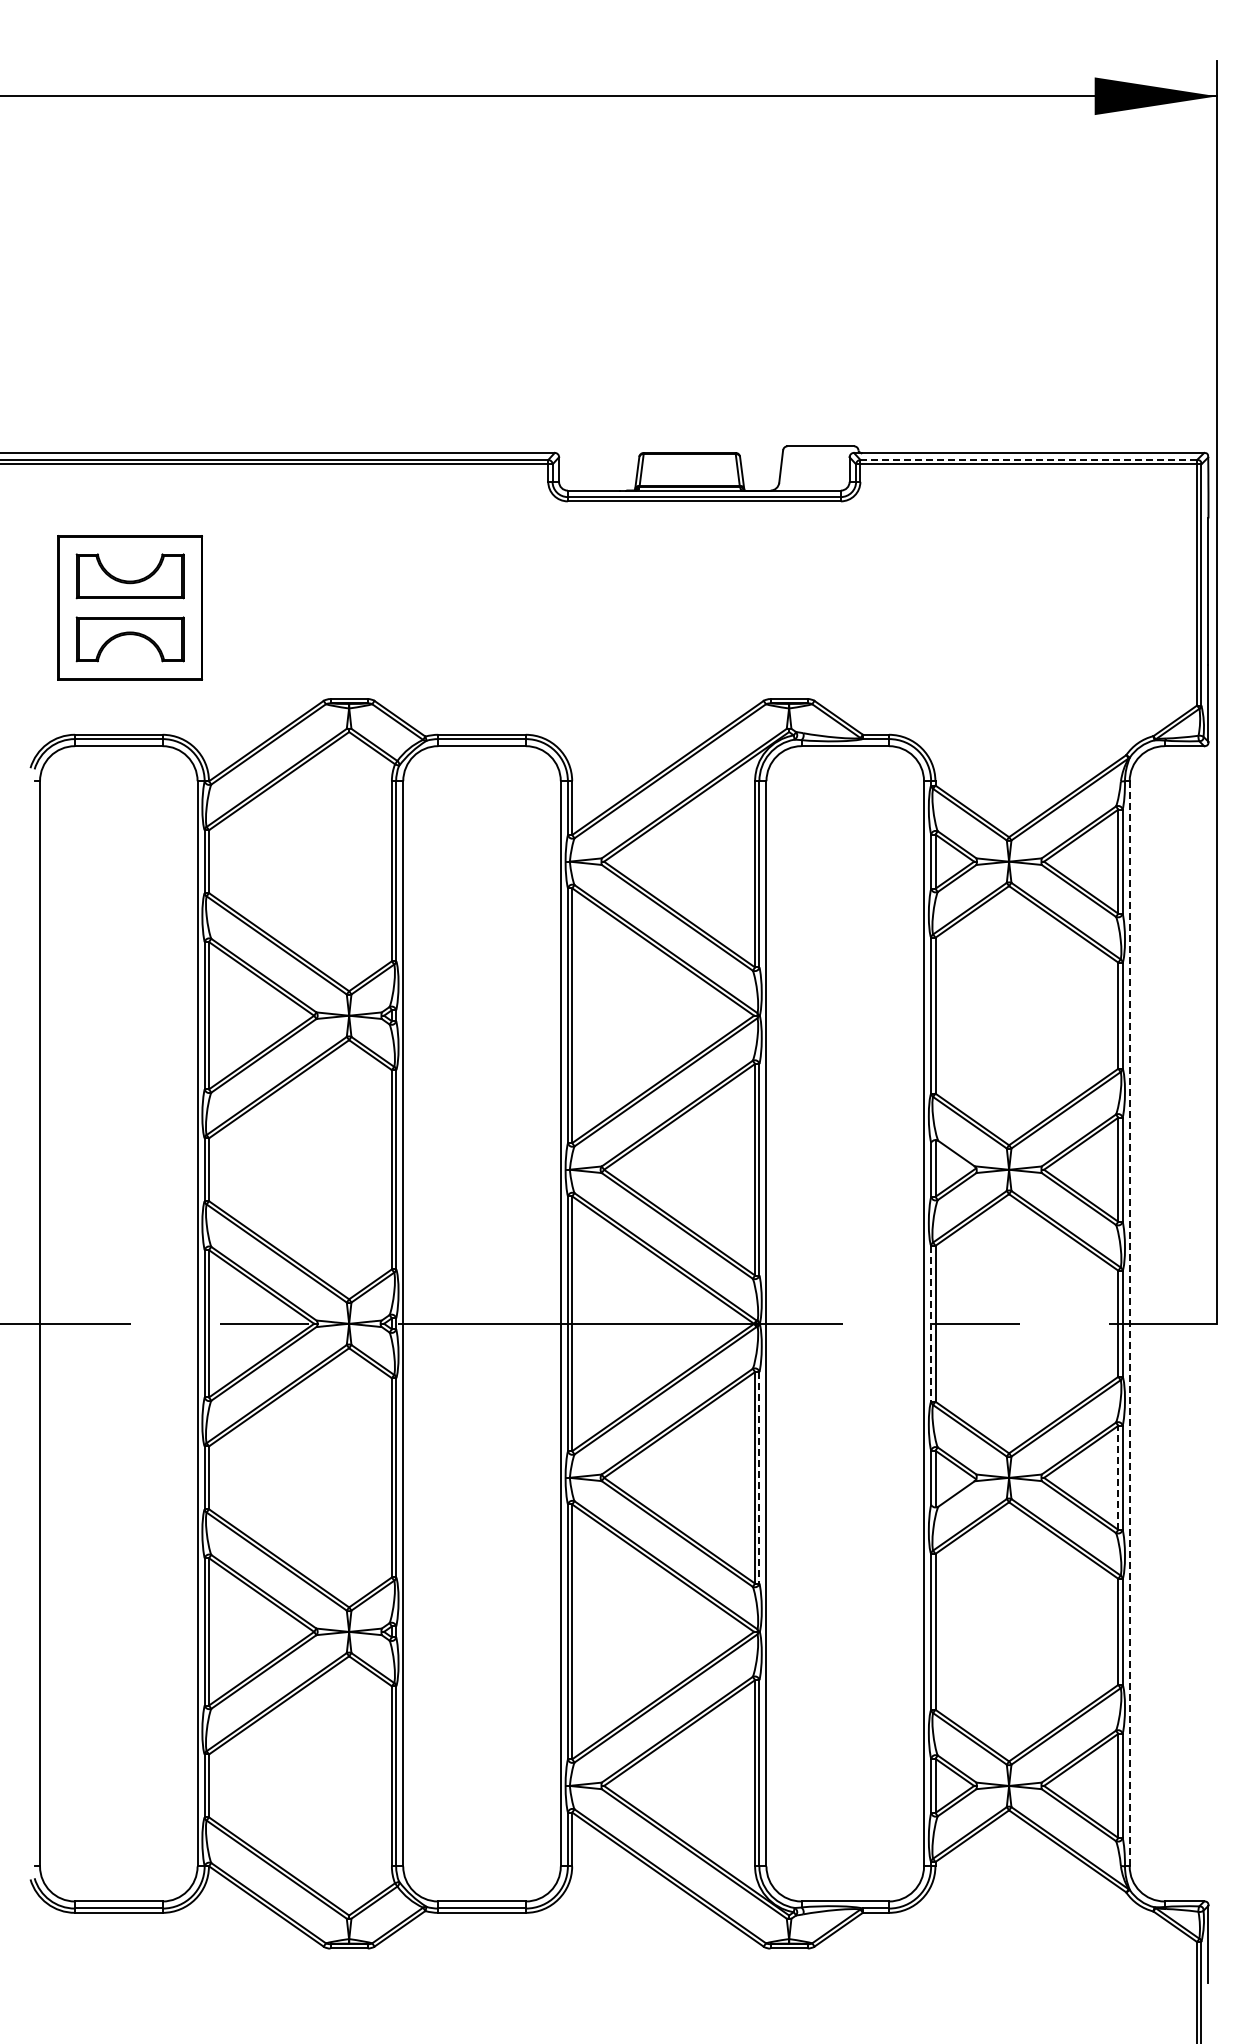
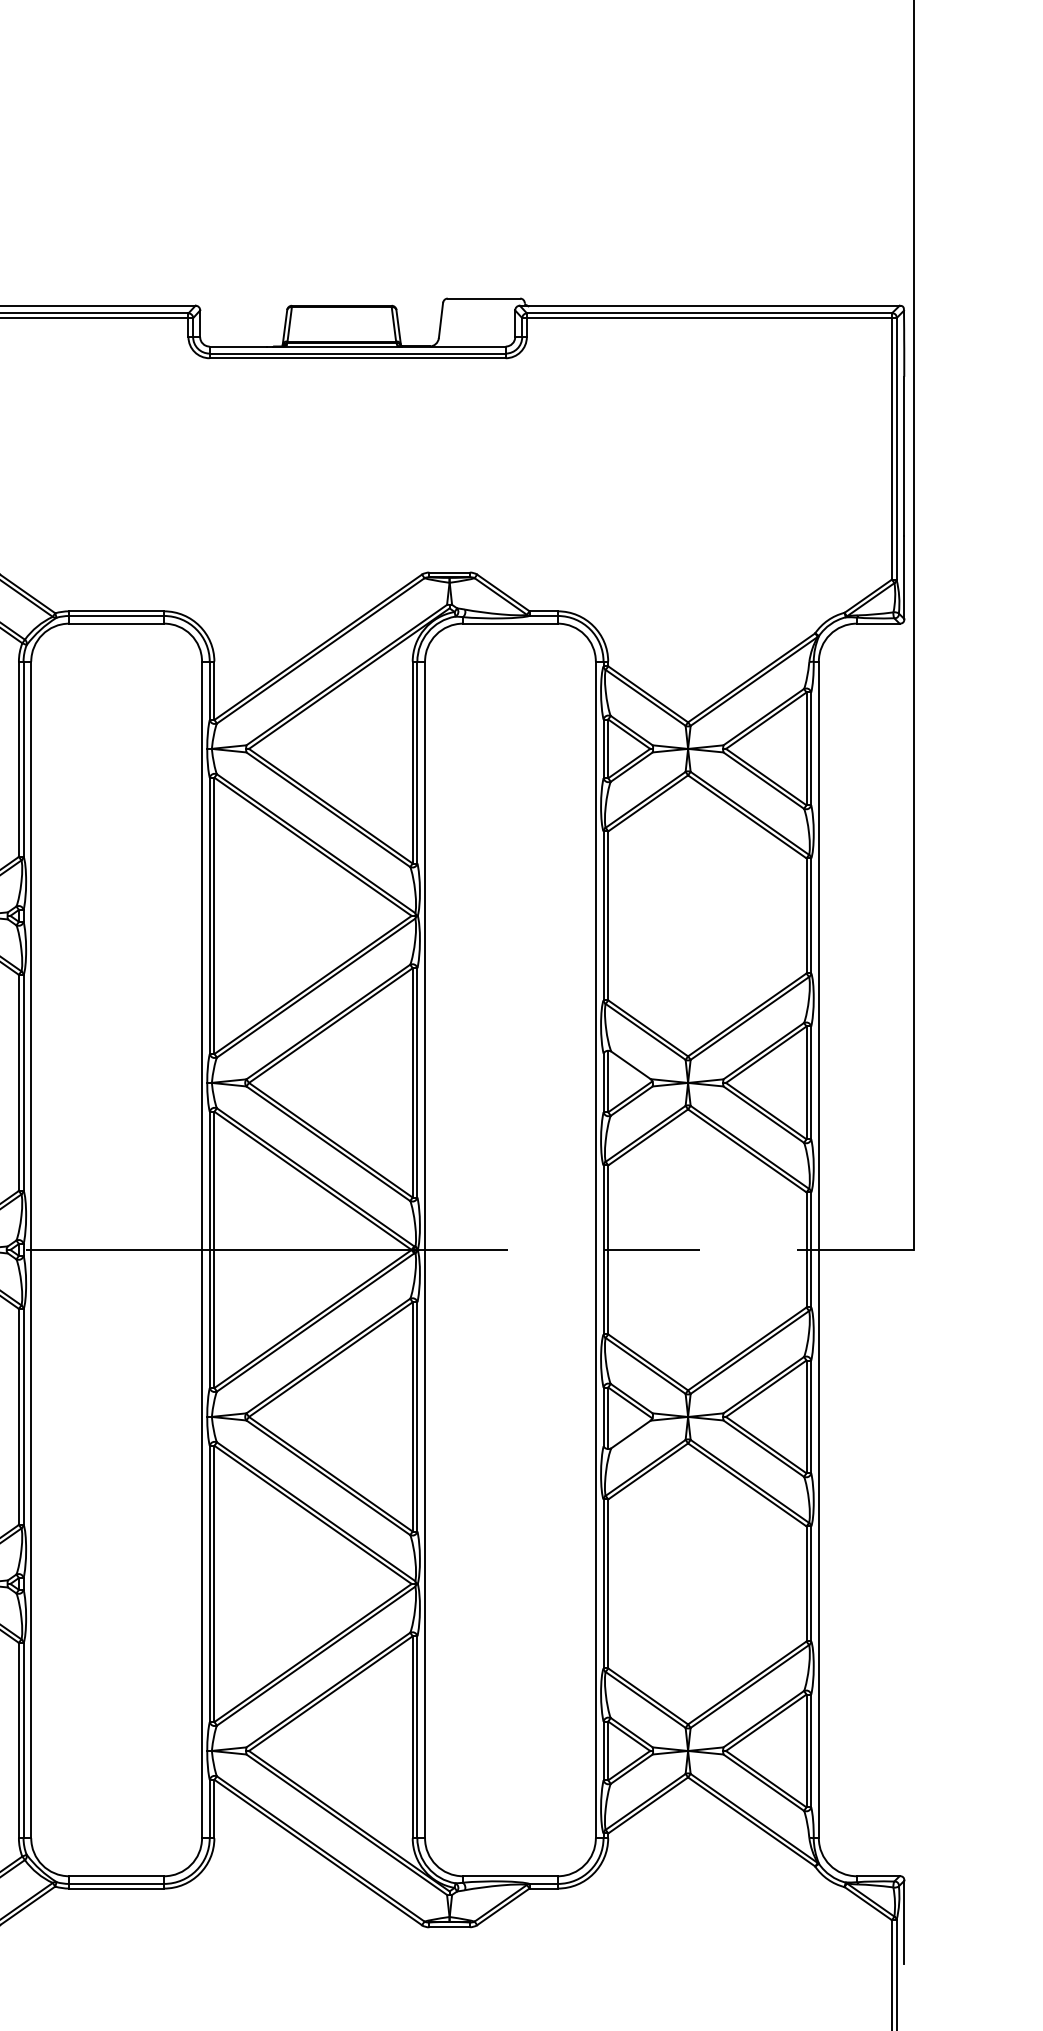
line: (1028, 459) -> (709, 312), dashed -> solid
line: (931, 1323) -> (603, 1249), dashed -> solid
line: (1129, 1323) -> (818, 1249), dashed -> solid
line: (759, 1477) -> (417, 1416), dashed -> solid
line: (1118, 1477) -> (806, 1416), dashed -> solid

